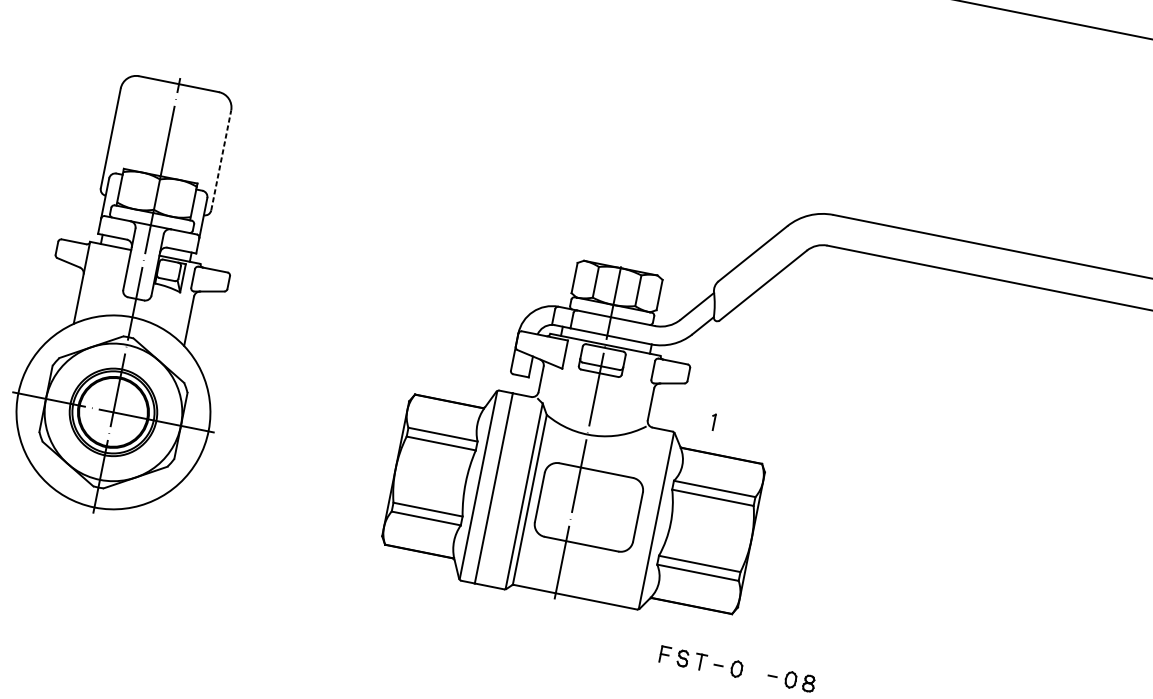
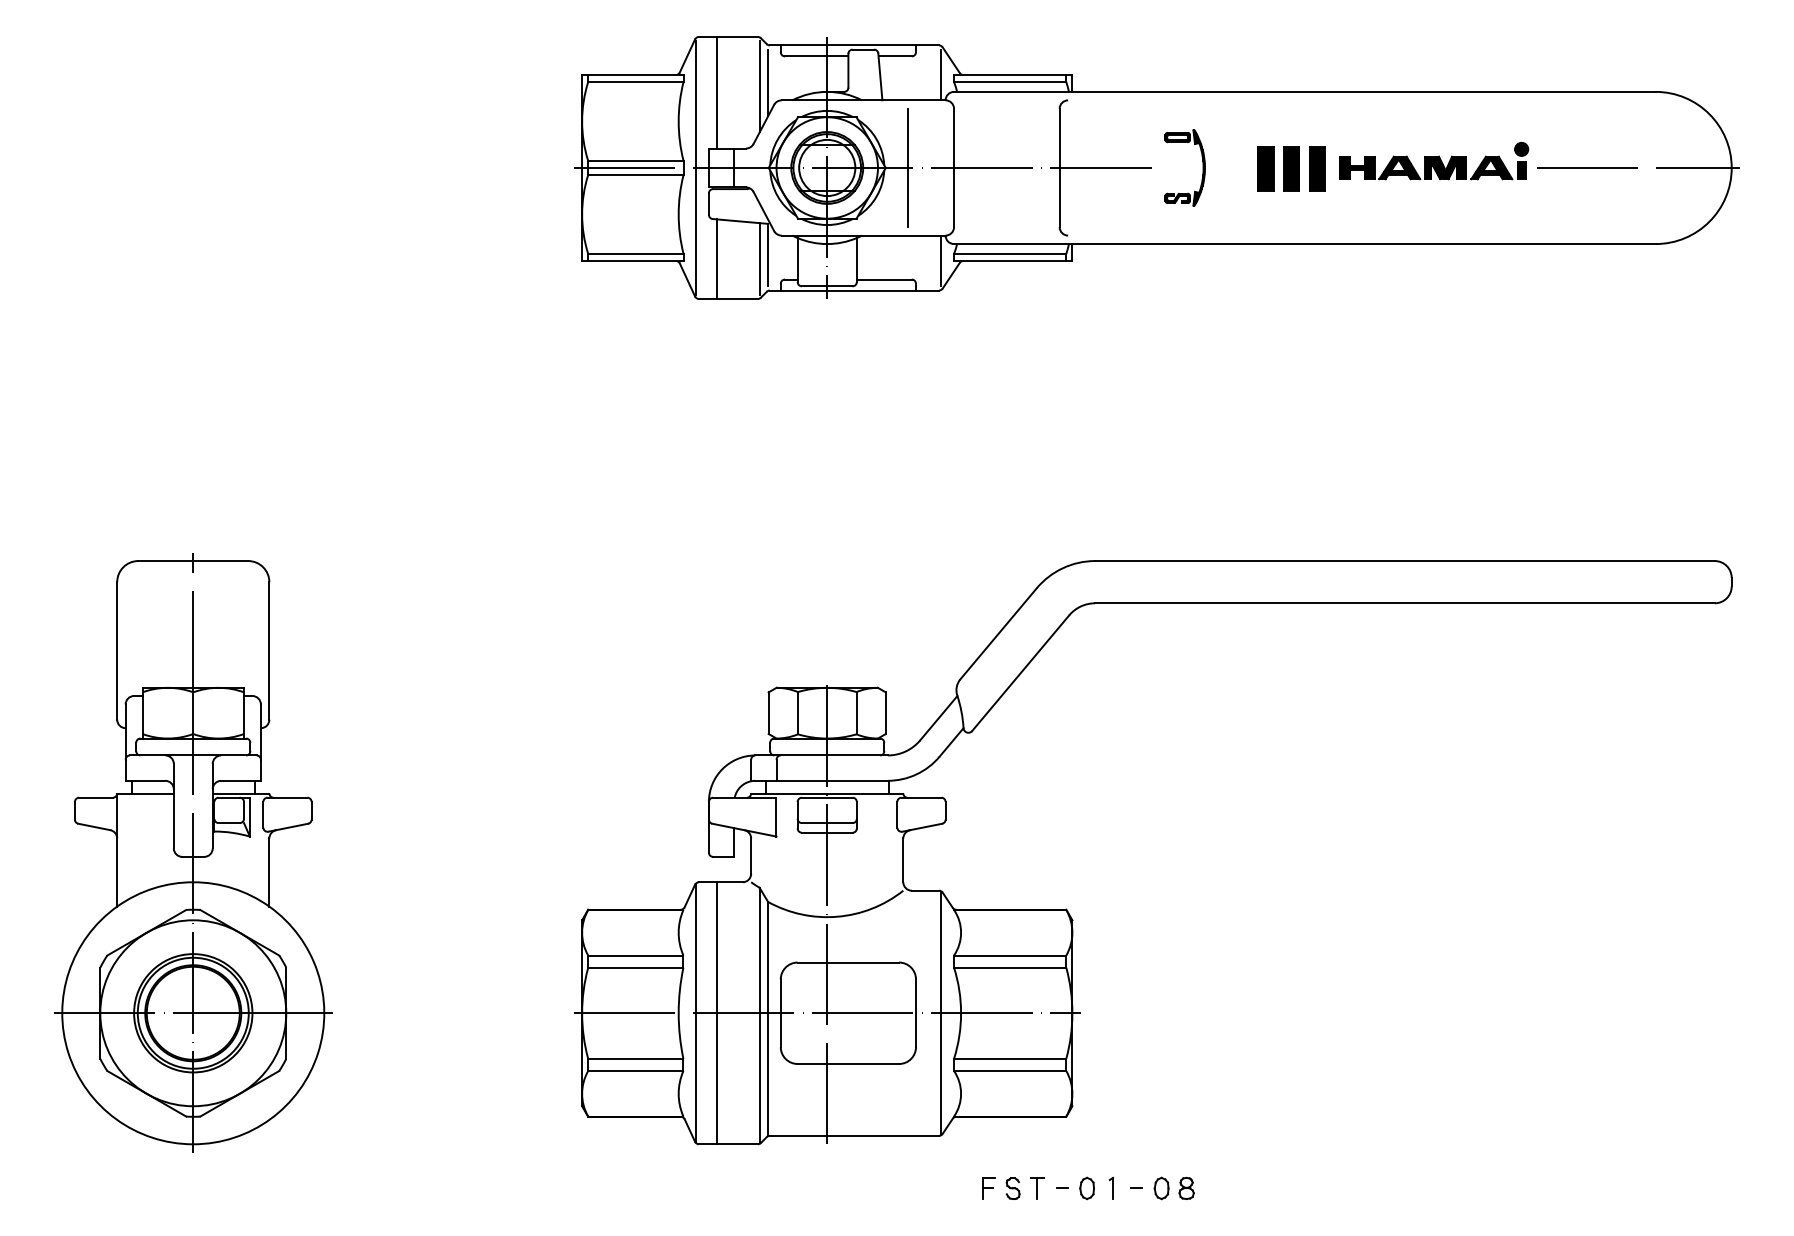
line: (221, 160) -> (269, 650), dashed -> solid
part: (712, 421) -> (1110, 1187), moved
line: (573, 504) -> (826, 1013), added

